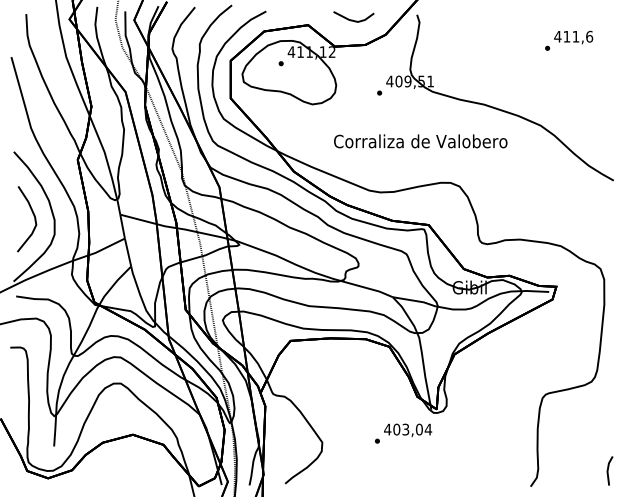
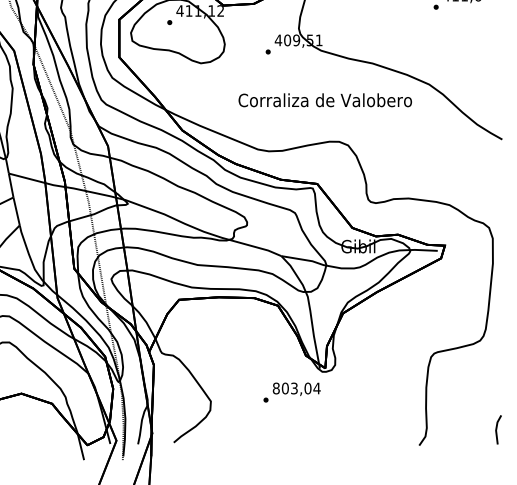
text: (420, 141) -> (325, 100), moved
text: (387, 429) -> (276, 388), 403,04 -> 803,04

